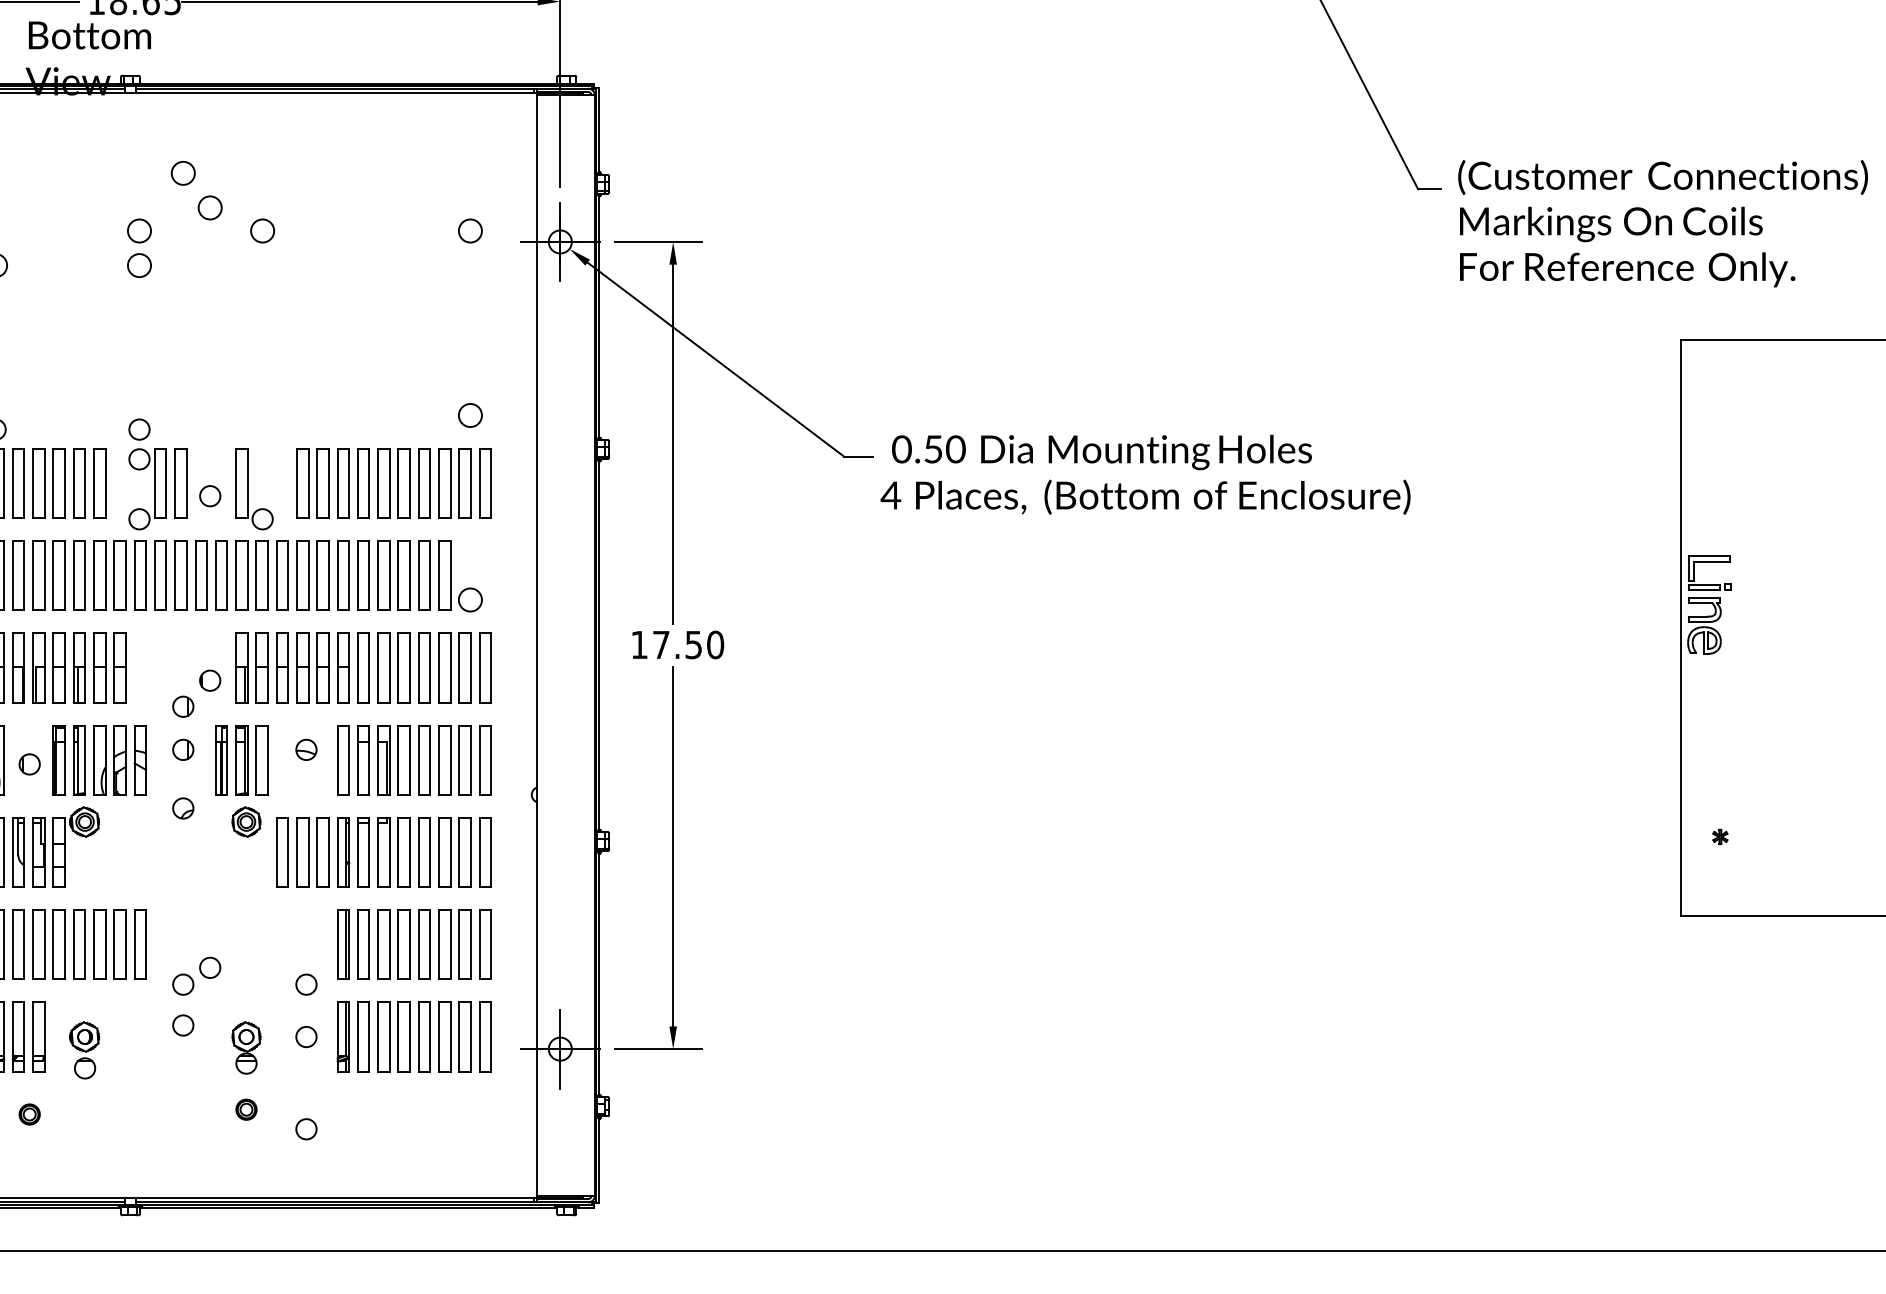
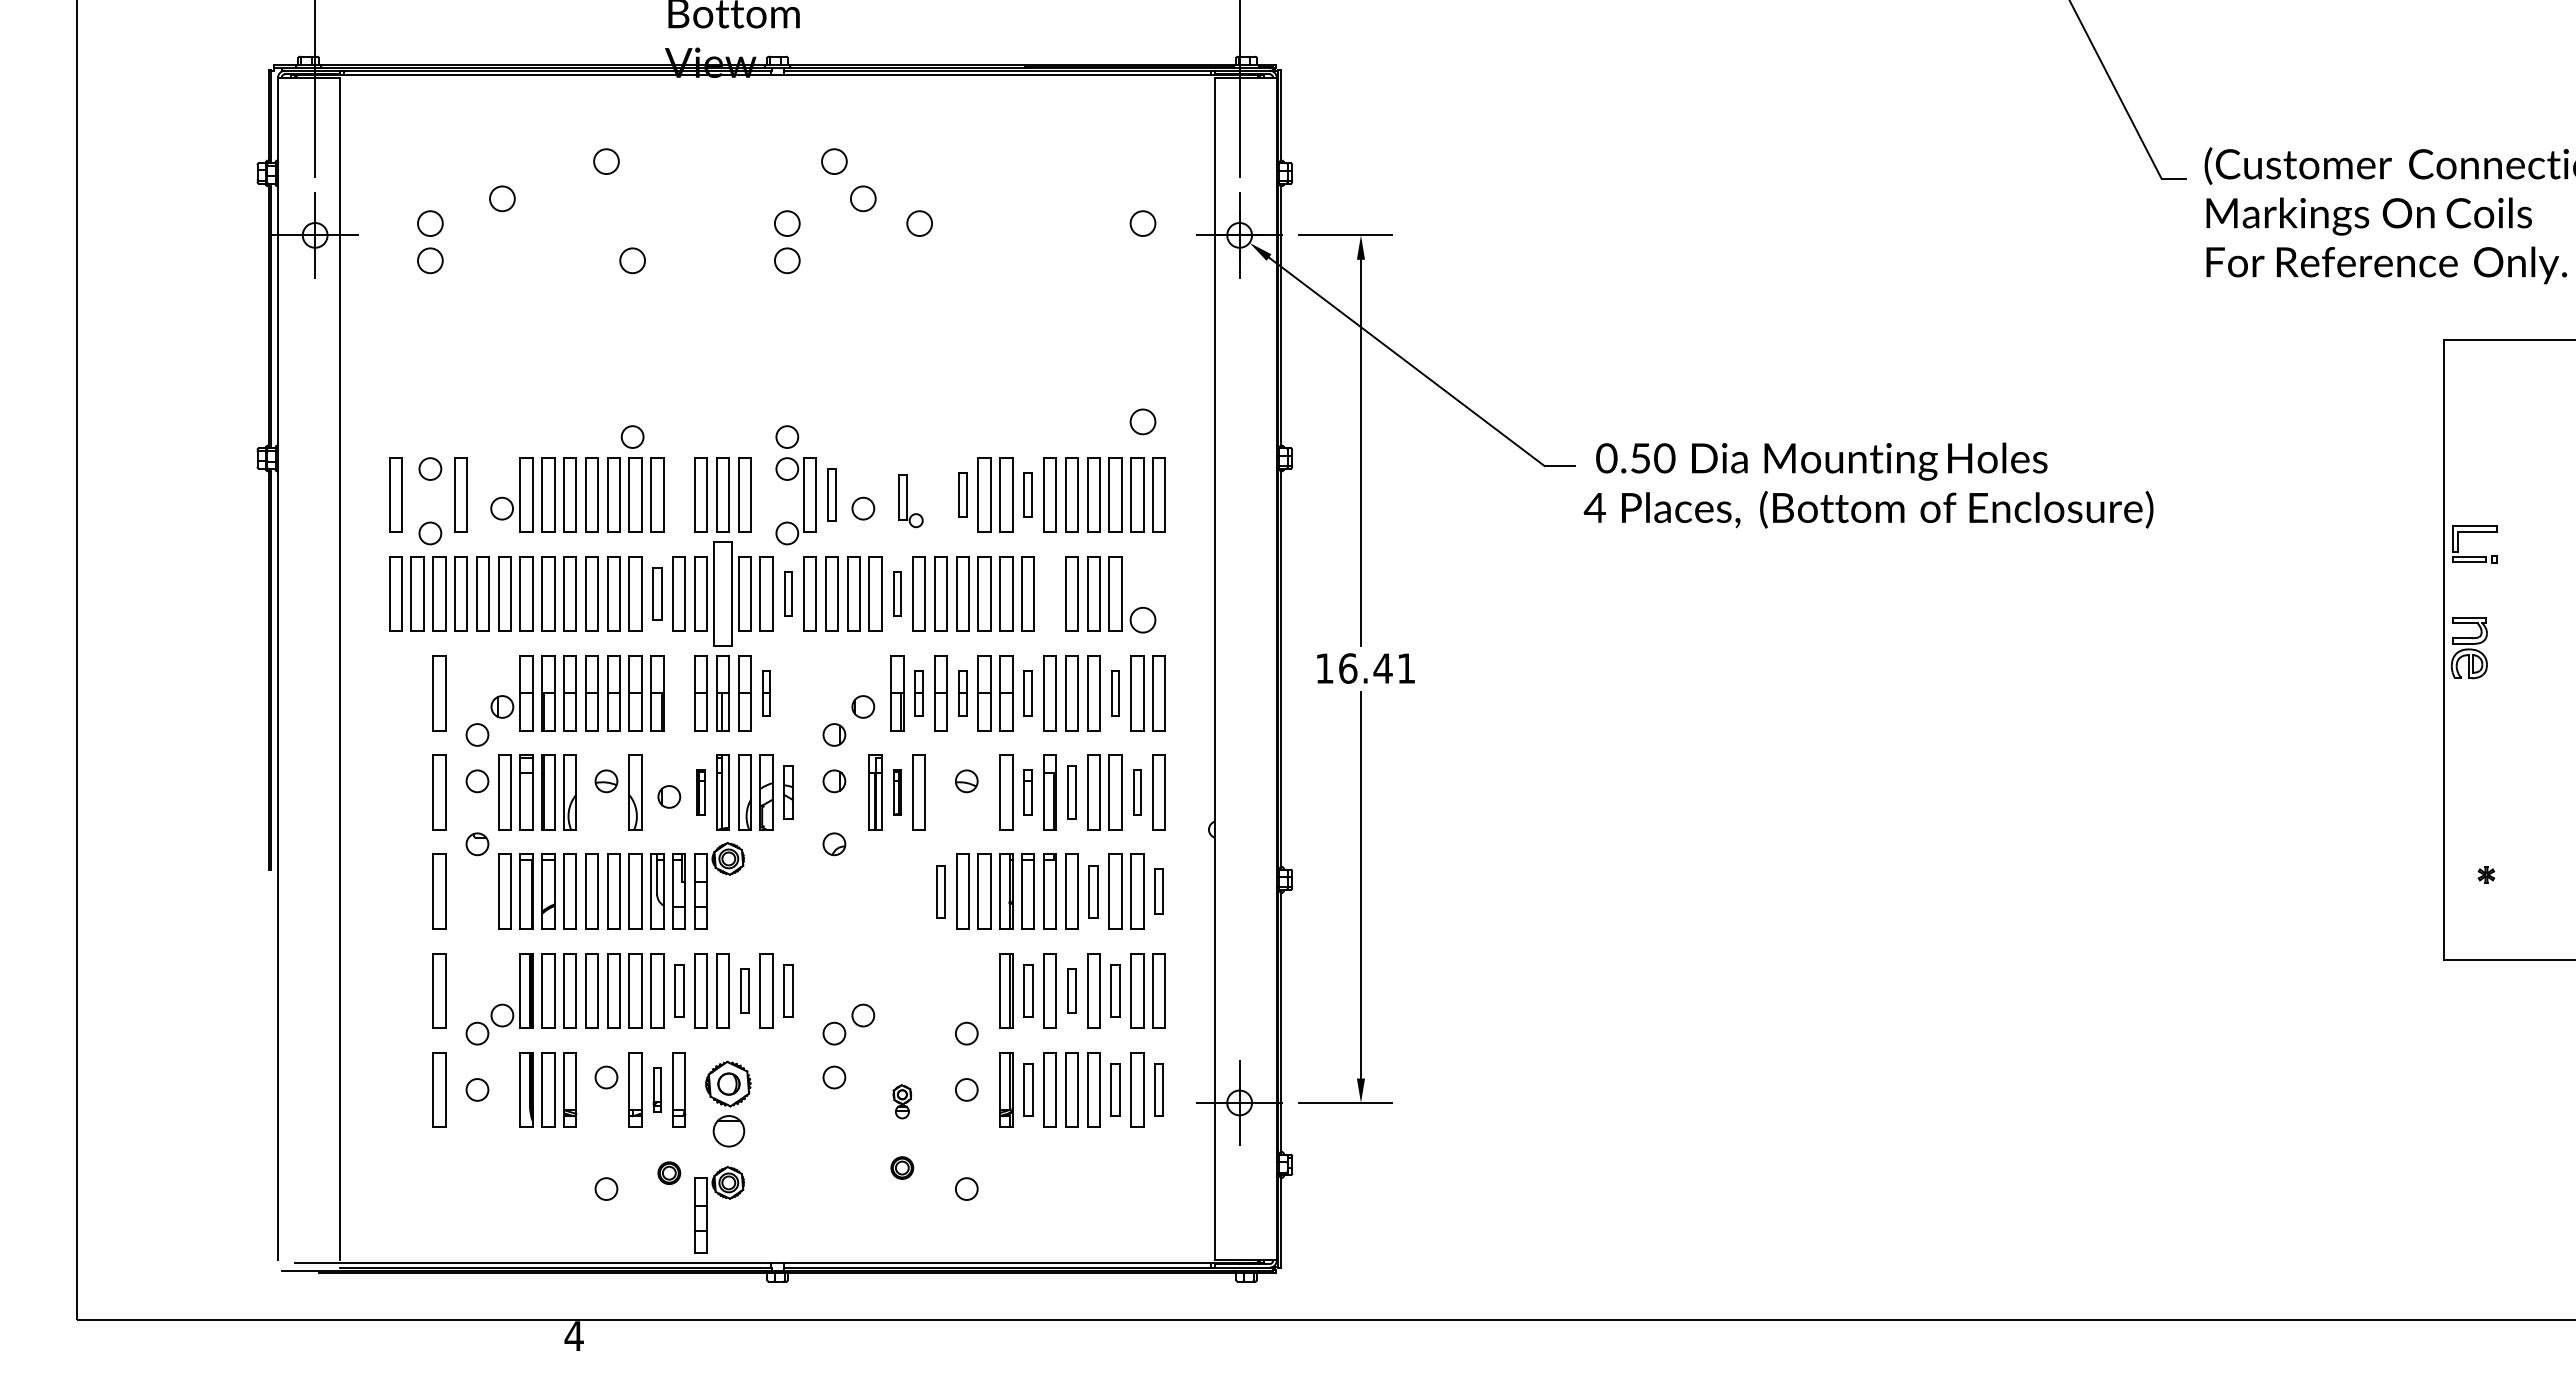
part: (38, 483) -> (678, 494), removed
part: (180, 483) -> (831, 494), size x0.7
part: (302, 483) -> (962, 494), size x0.6
part: (362, 483) -> (1027, 494), size x0.6
part: (254, 489) -> (910, 501), size x0.6
part: (1709, 562) -> (2474, 532), moved
part: (18, 575) -> (657, 593), size x0.7
part: (79, 575) -> (722, 593), size x1.4
part: (140, 575) -> (788, 593), size x0.6
part: (241, 575) -> (897, 593), size x0.6
part: (383, 575) -> (1049, 593), removed
text: (688, 644) -> (1377, 668), 17.50 -> 16.41
part: (38, 668) -> (678, 693), removed
part: (120, 668) -> (766, 693), size x0.6
part: (261, 668) -> (918, 693), size x0.6
part: (302, 668) -> (962, 693), size x0.6
part: (362, 668) -> (1027, 693), size x0.6
part: (444, 668) -> (1115, 693), size x0.6
part: (58, 760) -> (700, 792), size x0.6
part: (140, 760) -> (788, 792), size x0.7
part: (241, 760) -> (897, 792), size x0.6
part: (362, 760) -> (1027, 792), size x0.6
part: (403, 760) -> (1071, 792), size x0.7
part: (465, 760) -> (1137, 792), size x0.6
part: (246, 821) -> (902, 858), removed
part: (282, 852) -> (940, 891), size x0.7
part: (424, 852) -> (1093, 891), size x0.7
part: (484, 852) -> (1158, 891), size x0.6
part: (38, 944) -> (678, 990), size x0.7
part: (99, 944) -> (744, 990), size x0.6
part: (140, 944) -> (788, 990), size x0.7
part: (362, 944) -> (1027, 990), size x0.7
part: (403, 944) -> (1071, 990), size x0.6
part: (444, 944) -> (1115, 990), size x0.7
part: (18, 1036) -> (657, 1089), size x0.6
part: (362, 1036) -> (1027, 1089), size x0.7
part: (444, 1036) -> (1115, 1089), size x0.7
part: (484, 1036) -> (1158, 1089), size x0.7
part: (246, 1047) -> (902, 1101), size x0.6
part: (84, 1050) -> (728, 1104), size x1.4
part: (80, 1138) -> (723, 1198), added

